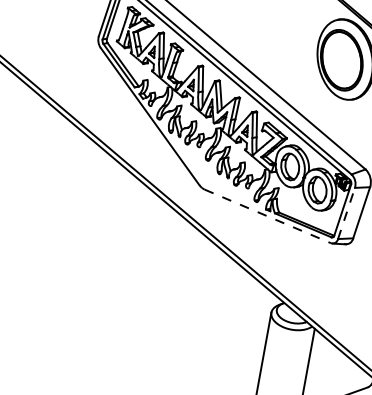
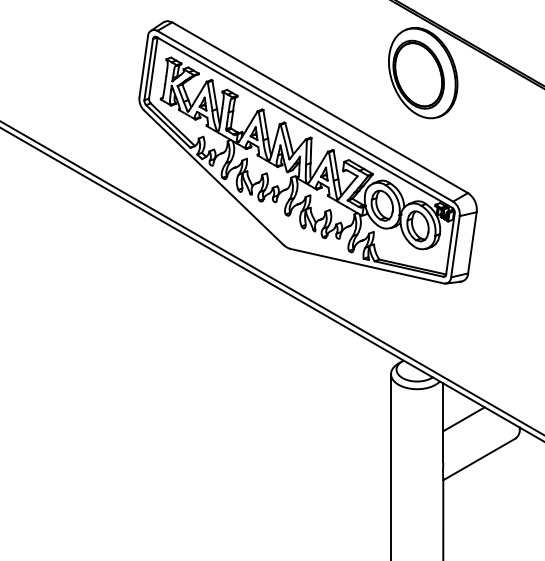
line: (346, 213) -> (455, 246), dashed -> solid
line: (268, 216) -> (367, 266), dashed -> solid
line: (326, 362) -> (463, 419), added

